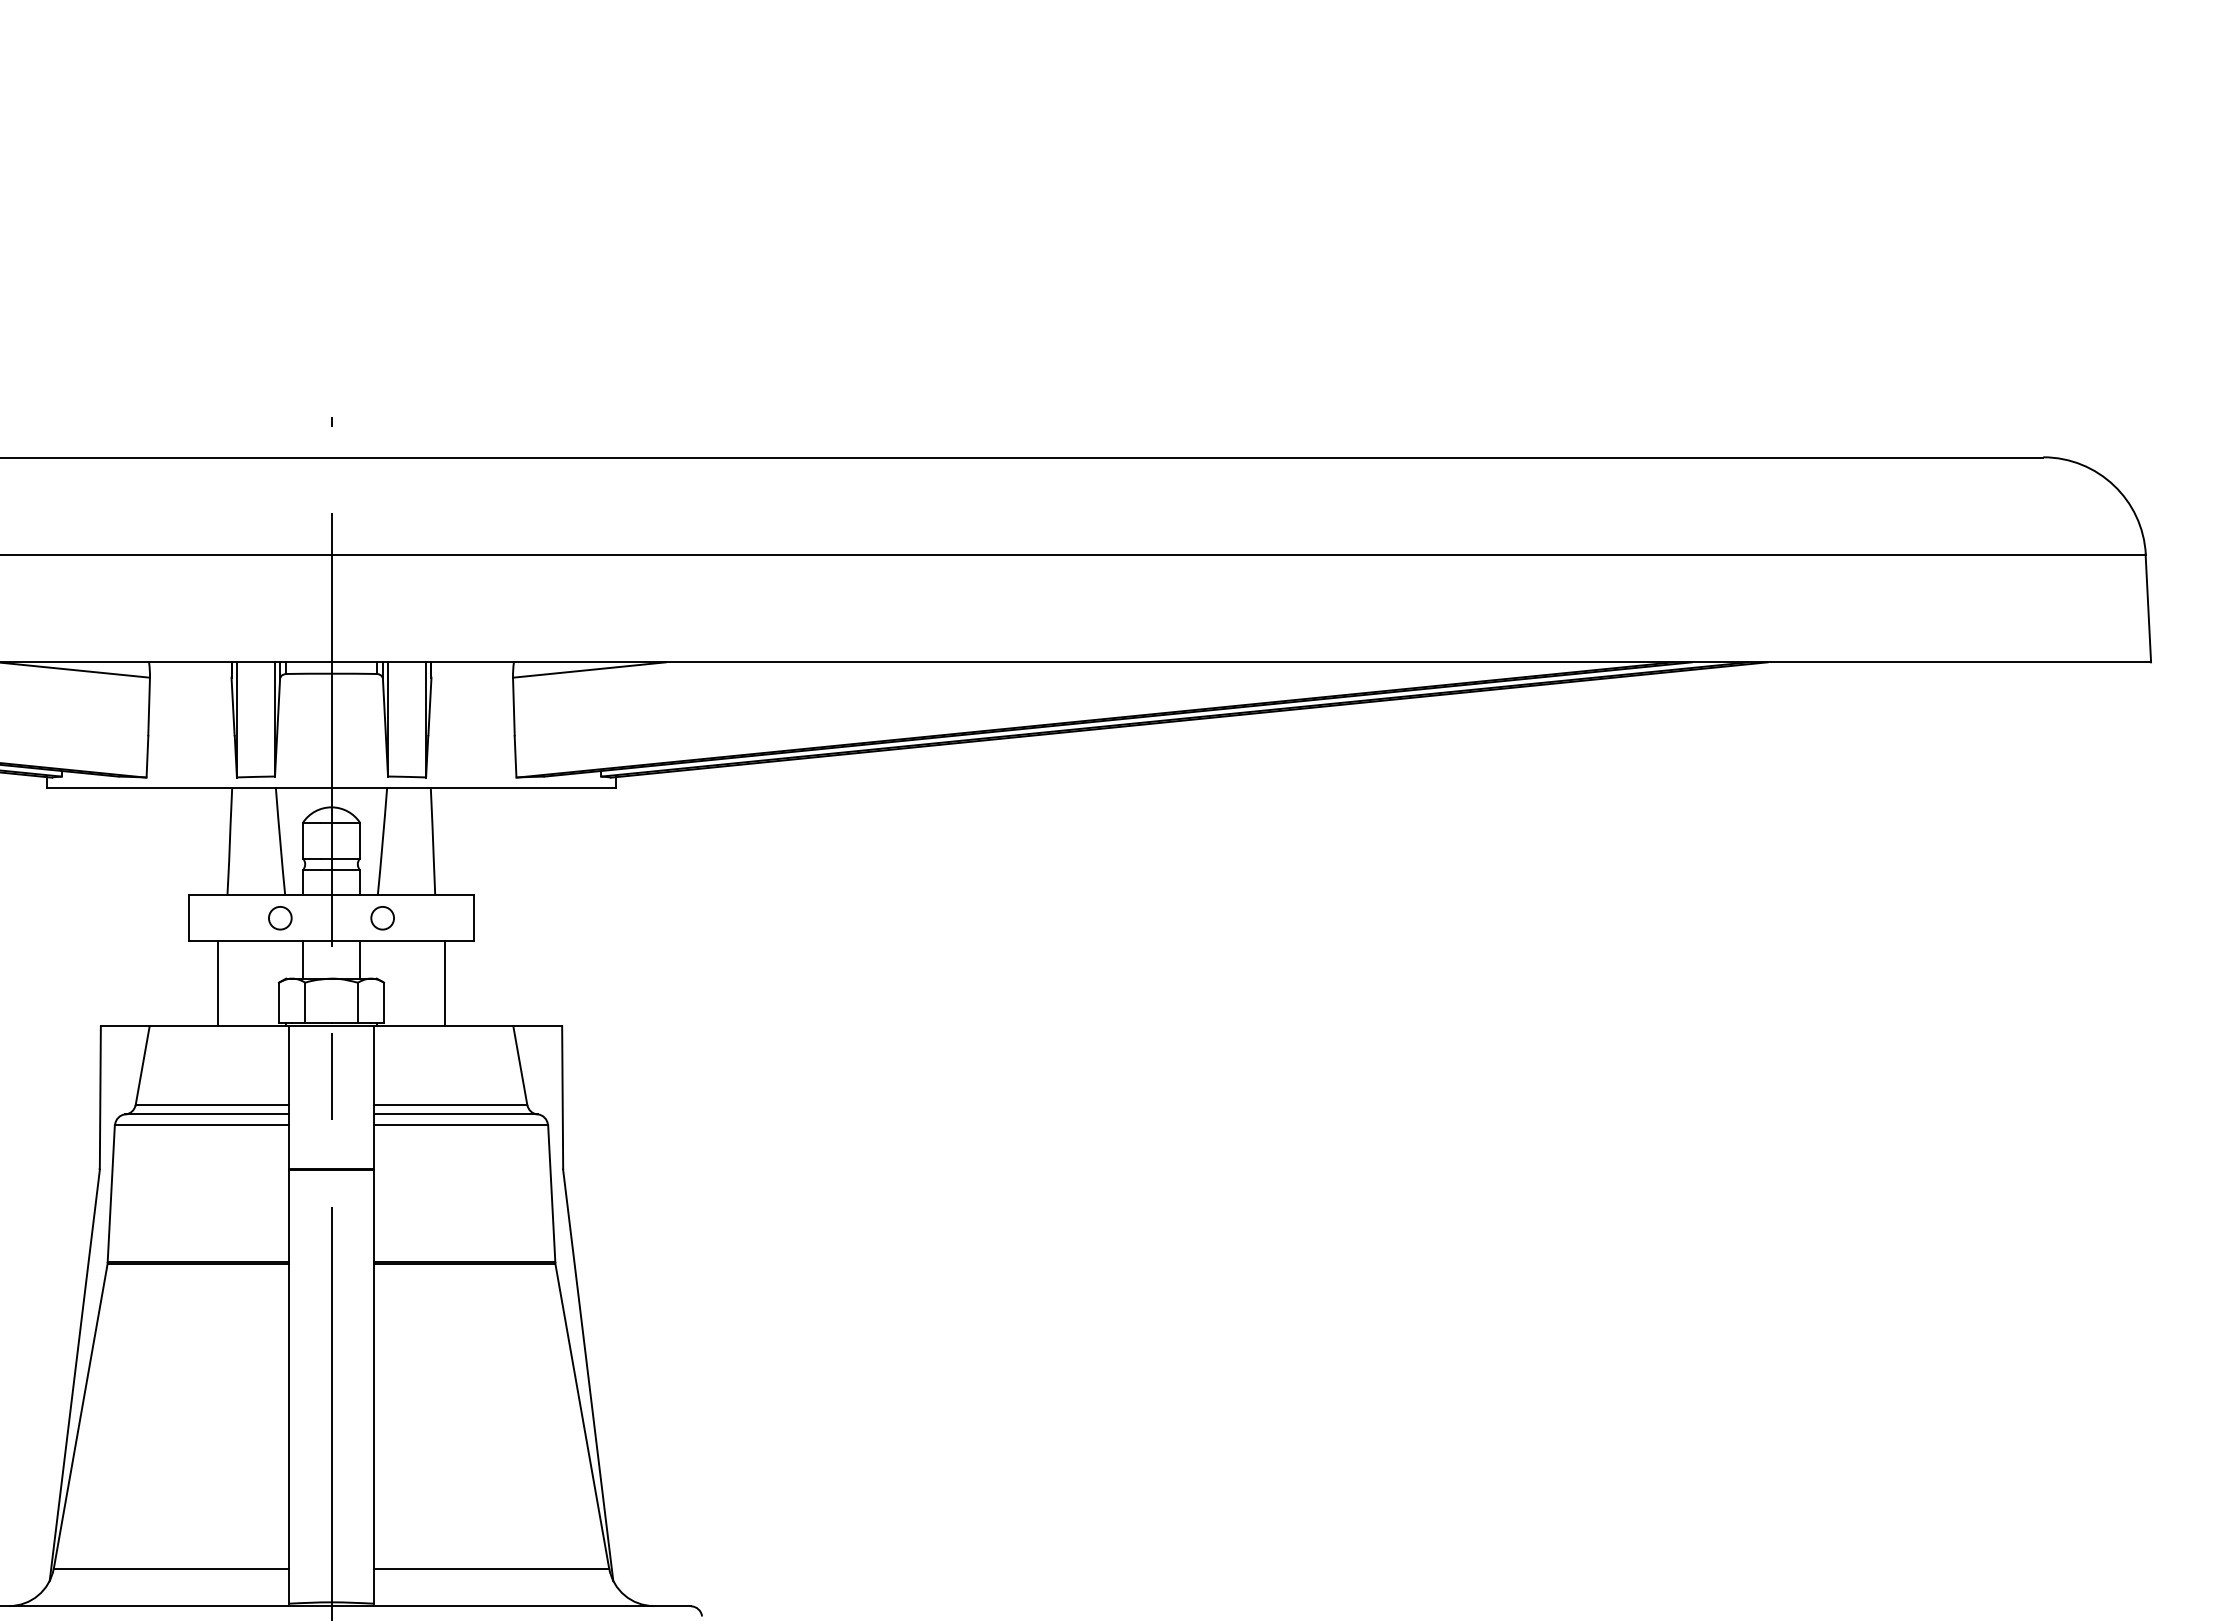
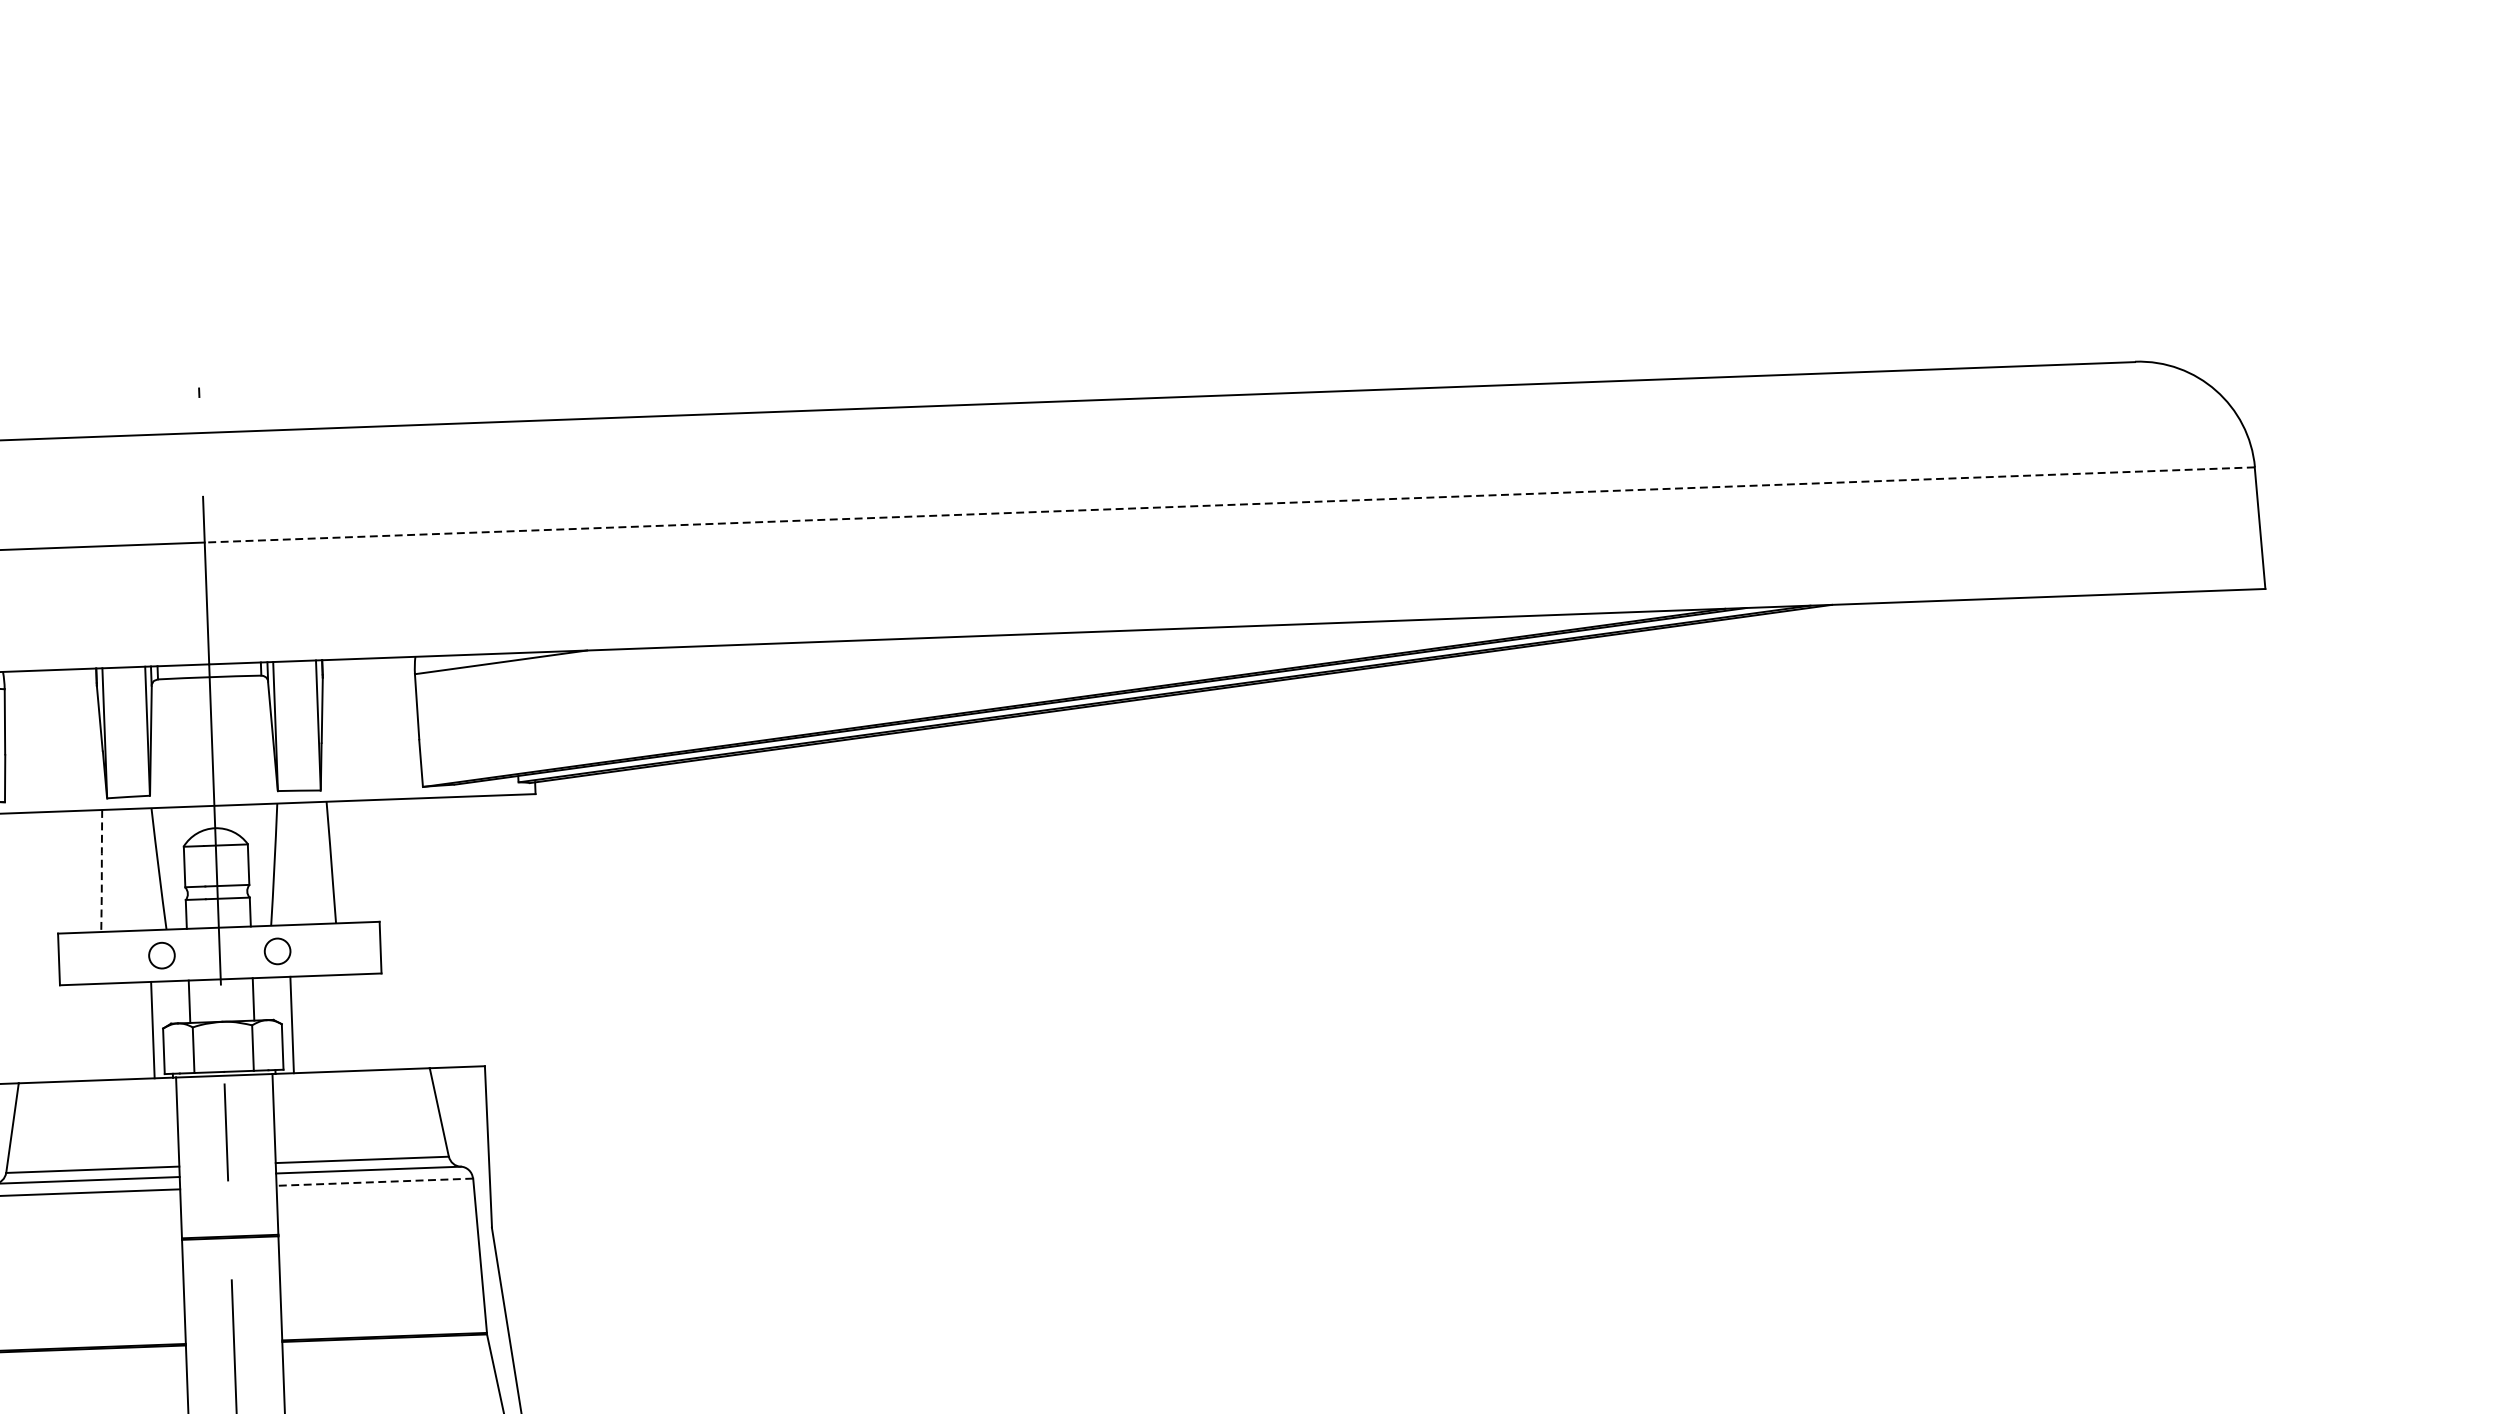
line: (1238, 554) -> (1229, 504), solid -> dashed
line: (229, 841) -> (101, 871), solid -> dashed
line: (217, 983) -> (152, 1029), moved
line: (445, 983) -> (292, 1024), moved
line: (460, 1125) -> (374, 1182), solid -> dashed

